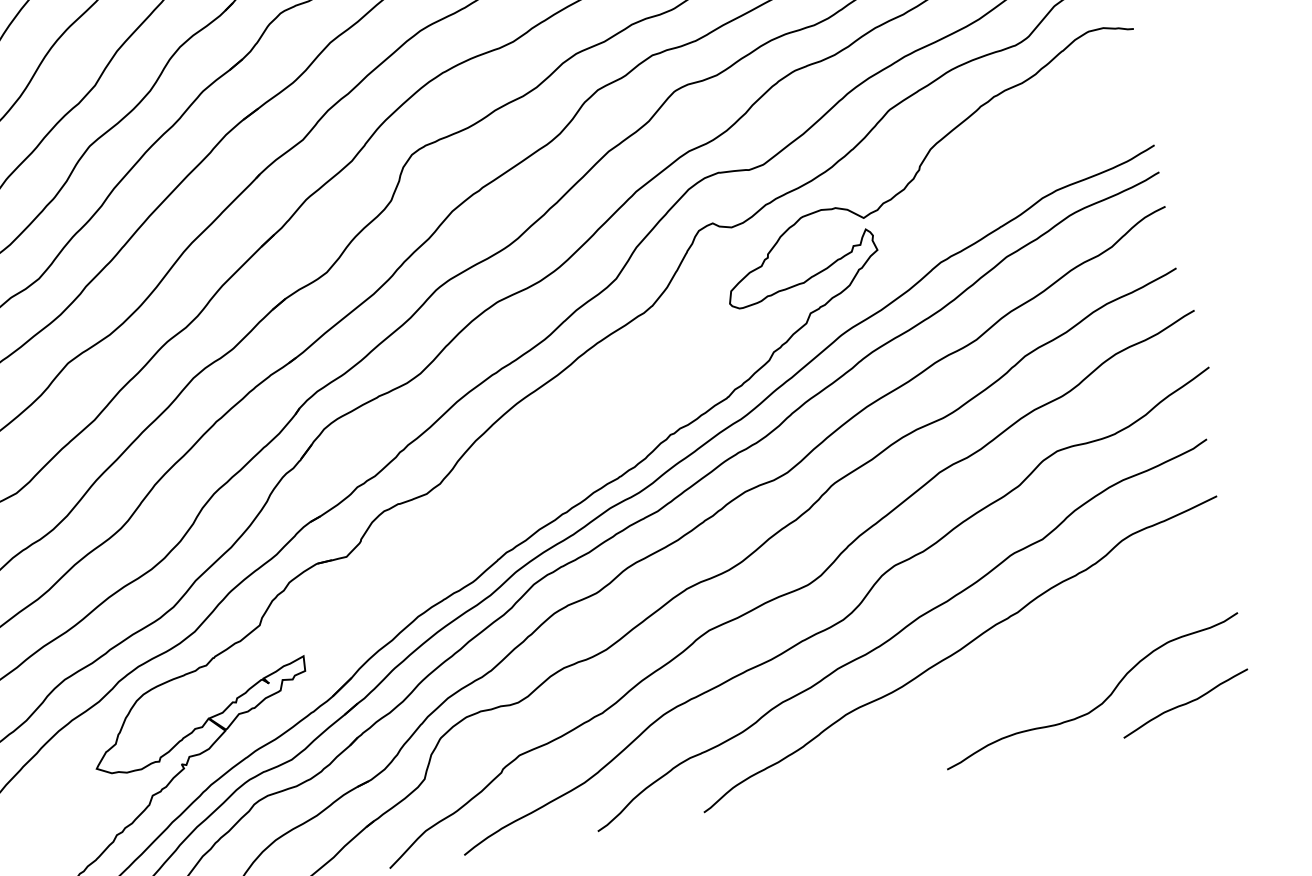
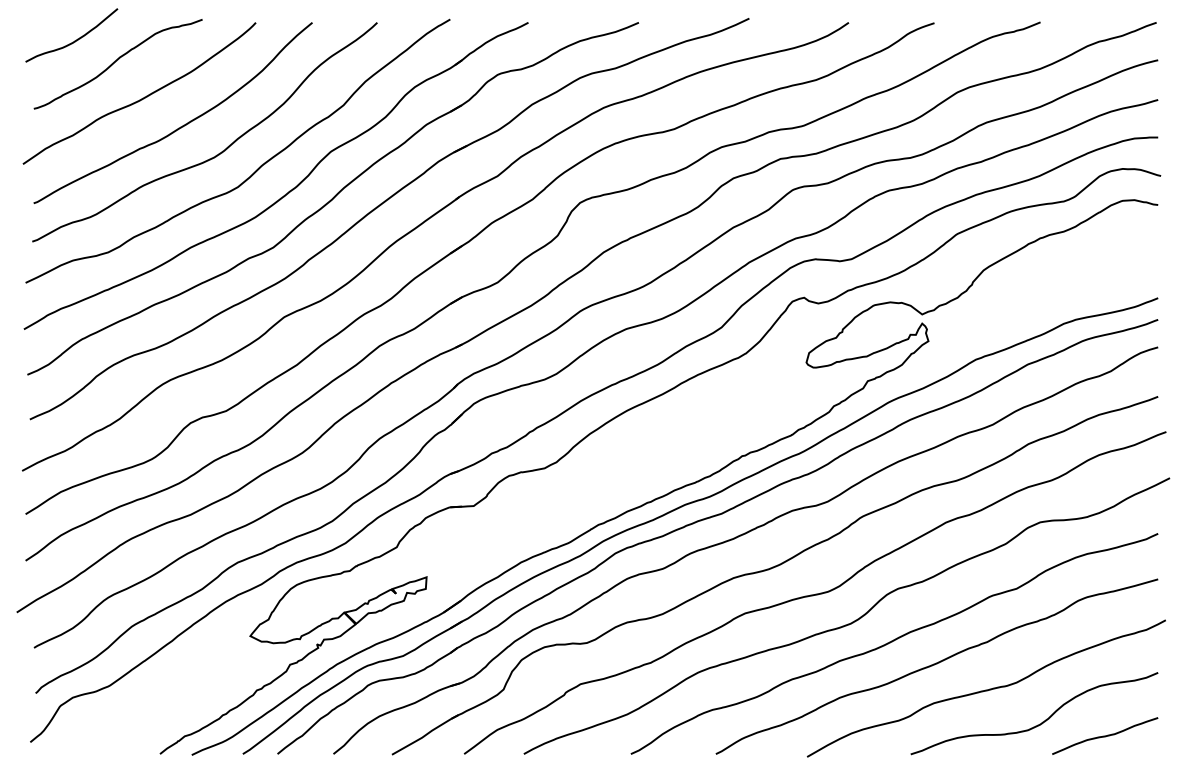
curve: (1027, 671) -> (986, 689), added

